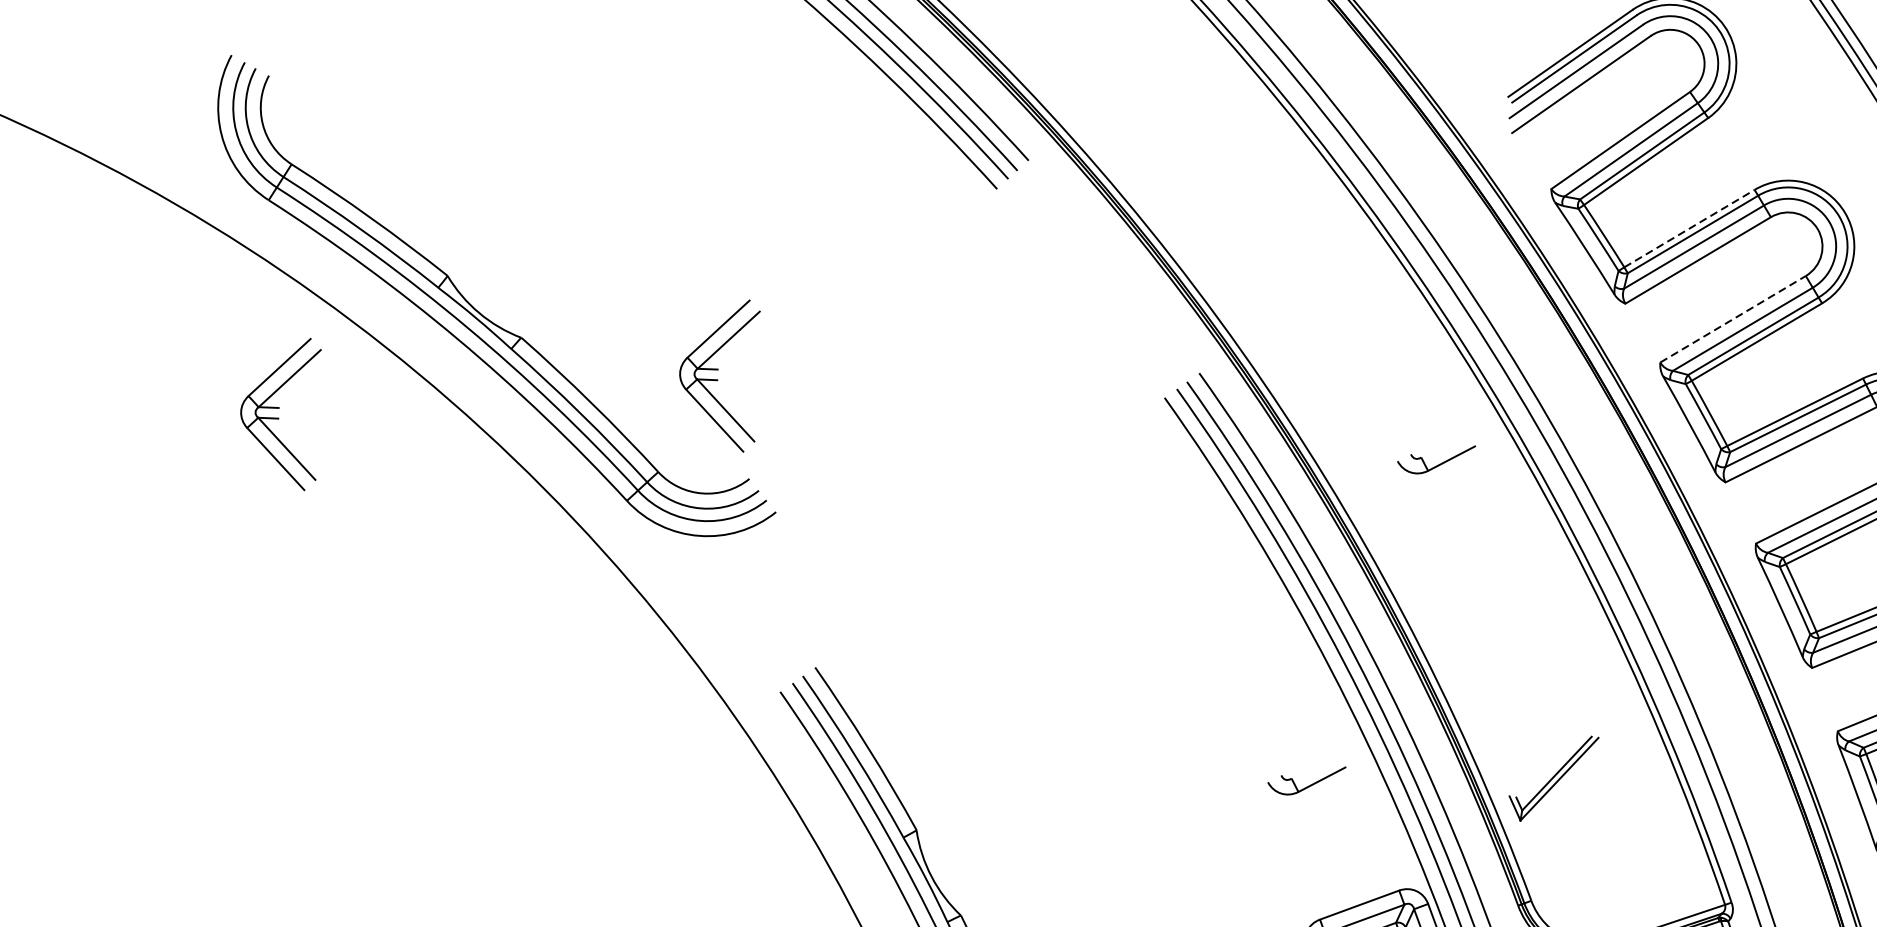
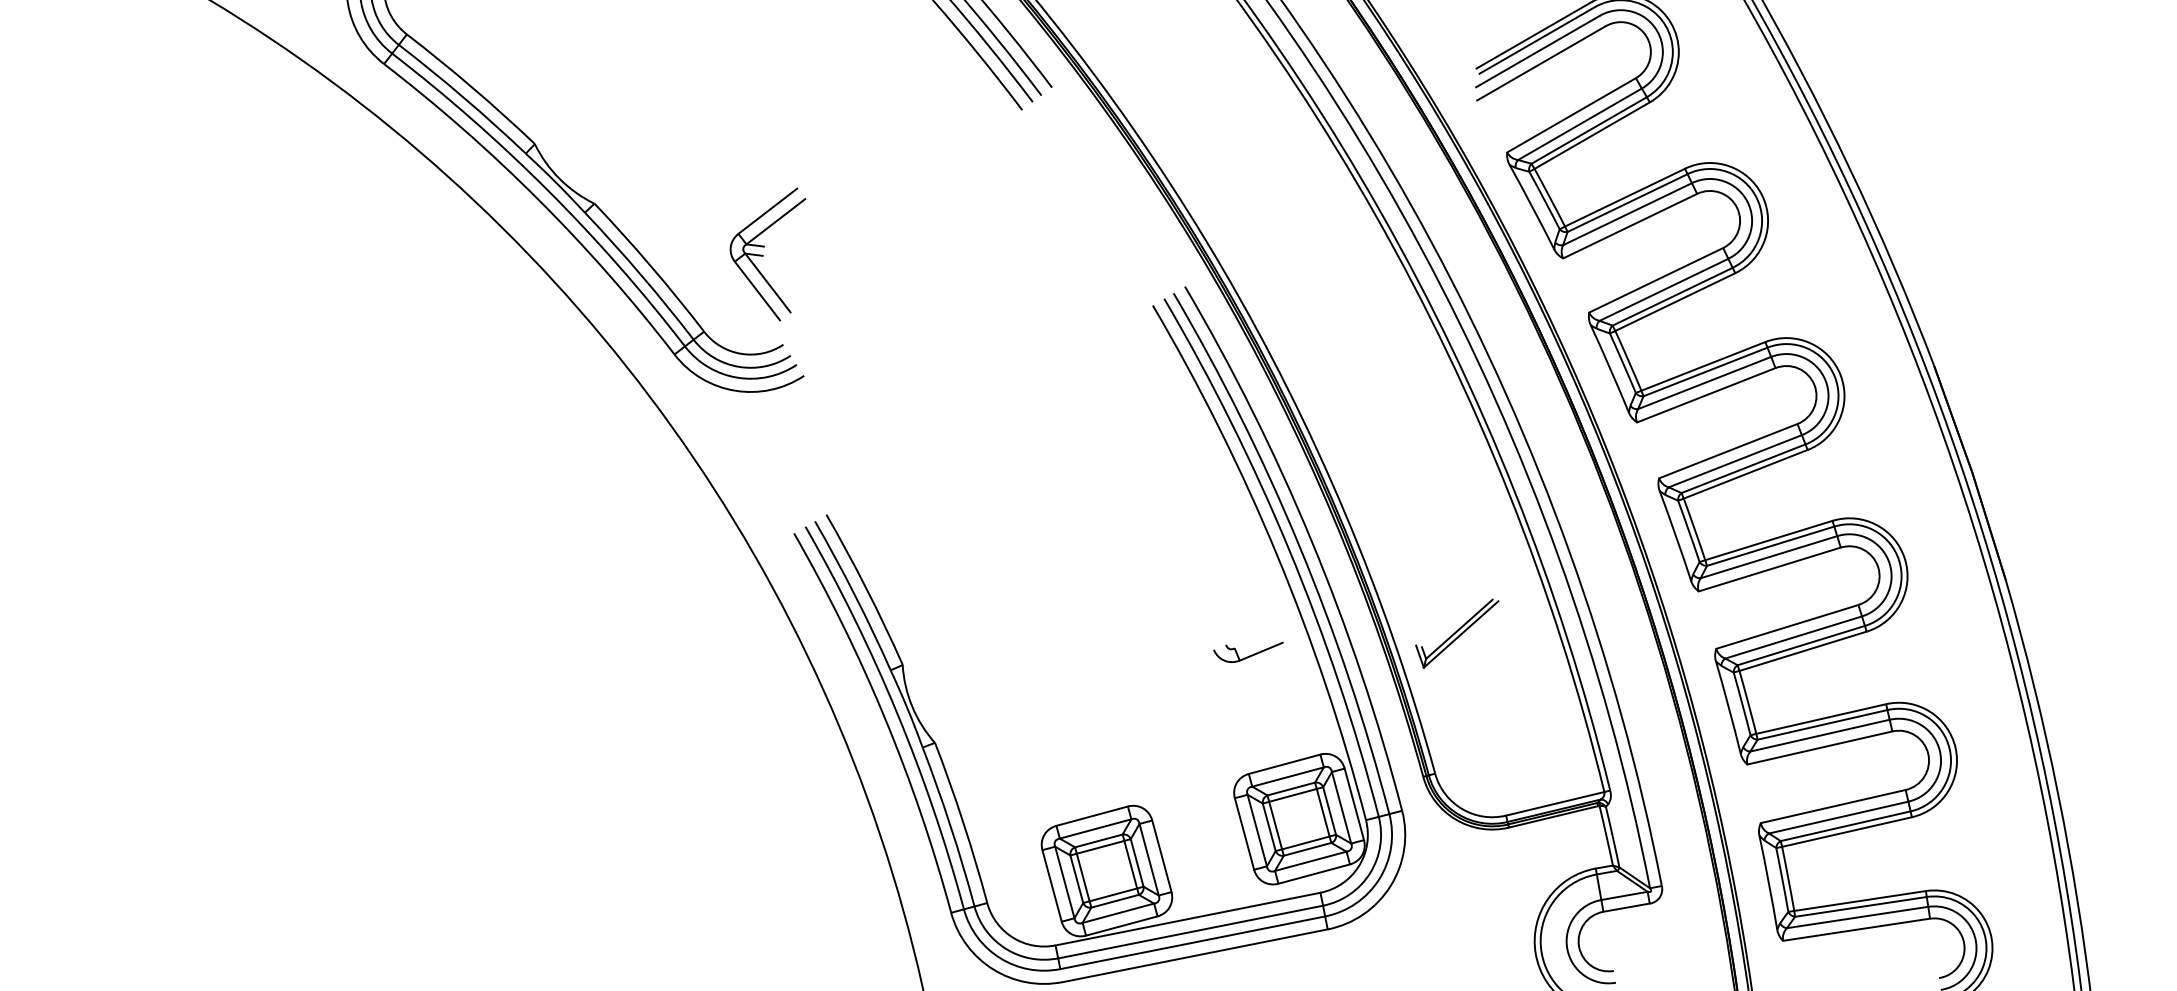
line: (1688, 228) -> (1624, 197), dashed -> solid
line: (1733, 319) -> (1656, 280), dashed -> solid
part: (283, 416) -> (380, 254), removed
part: (1437, 459) -> (1386, 380), removed
part: (1555, 778) -> (1457, 633), moved

